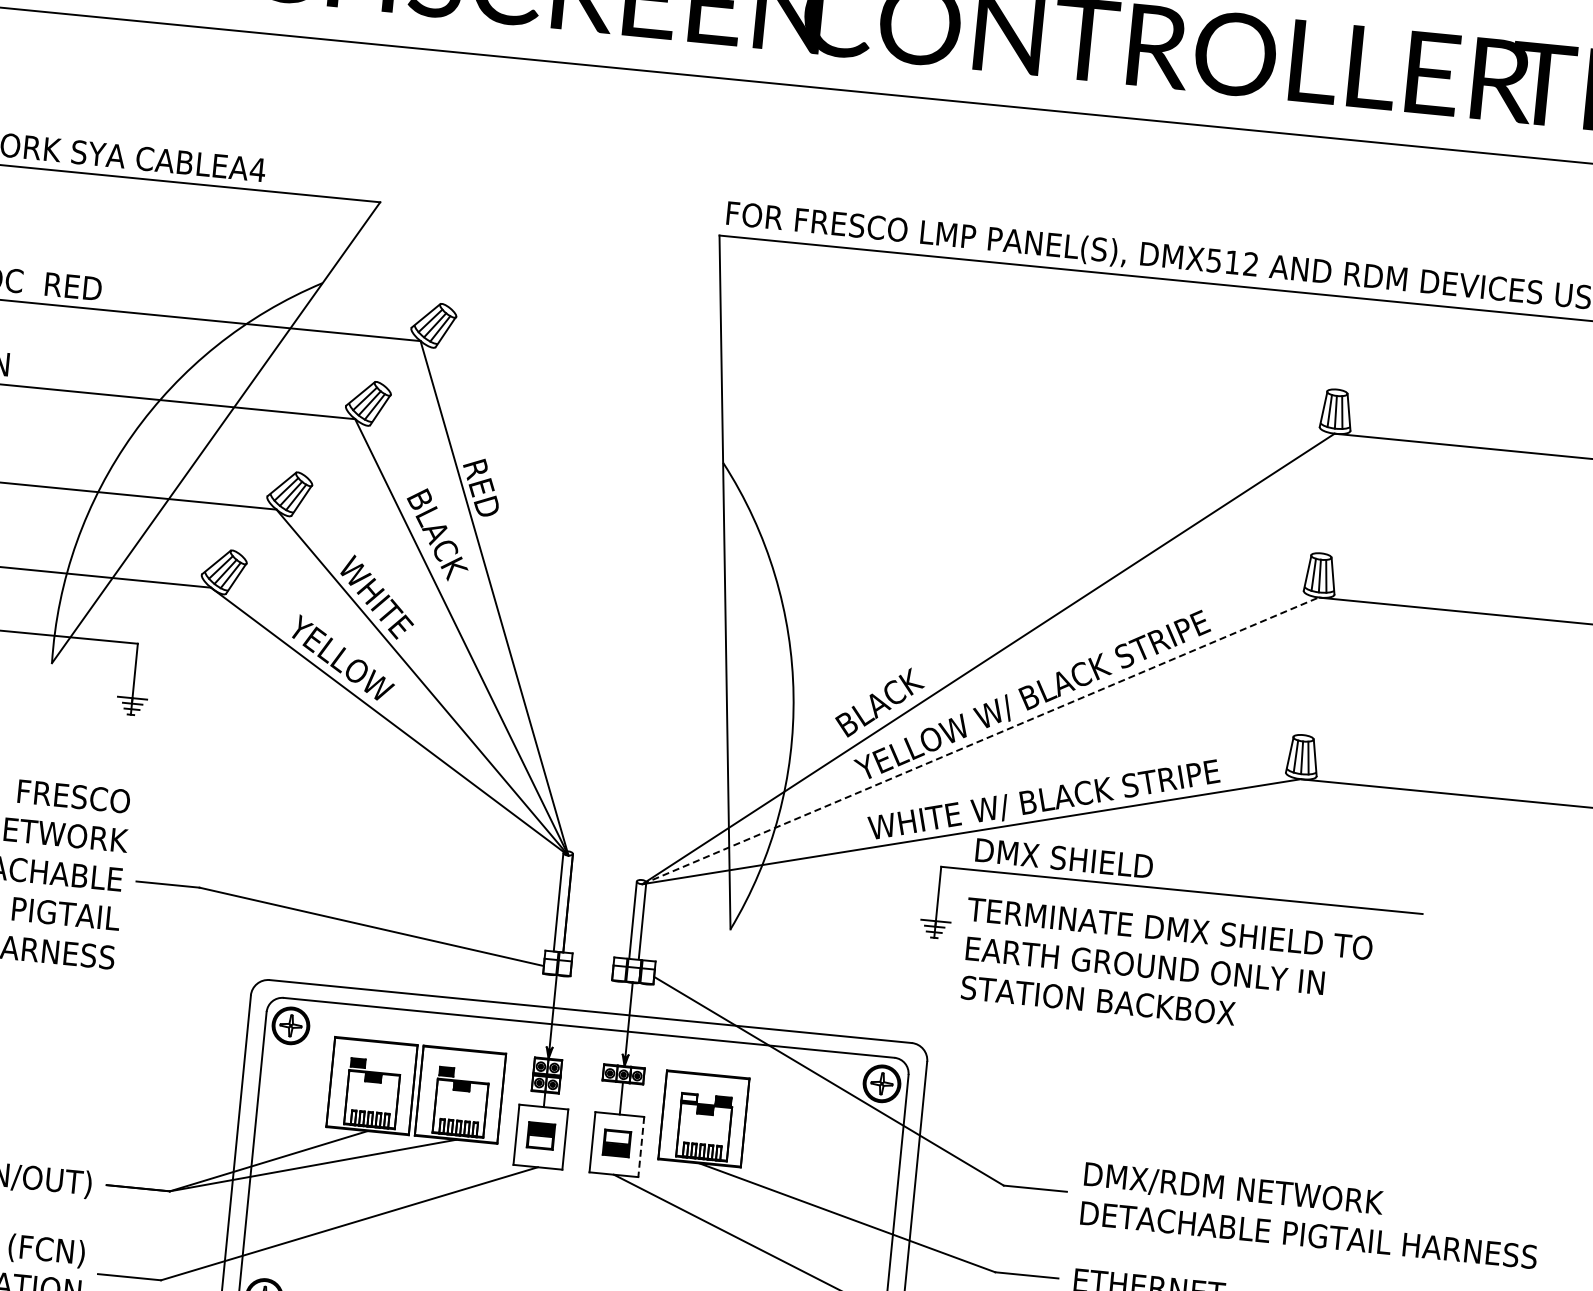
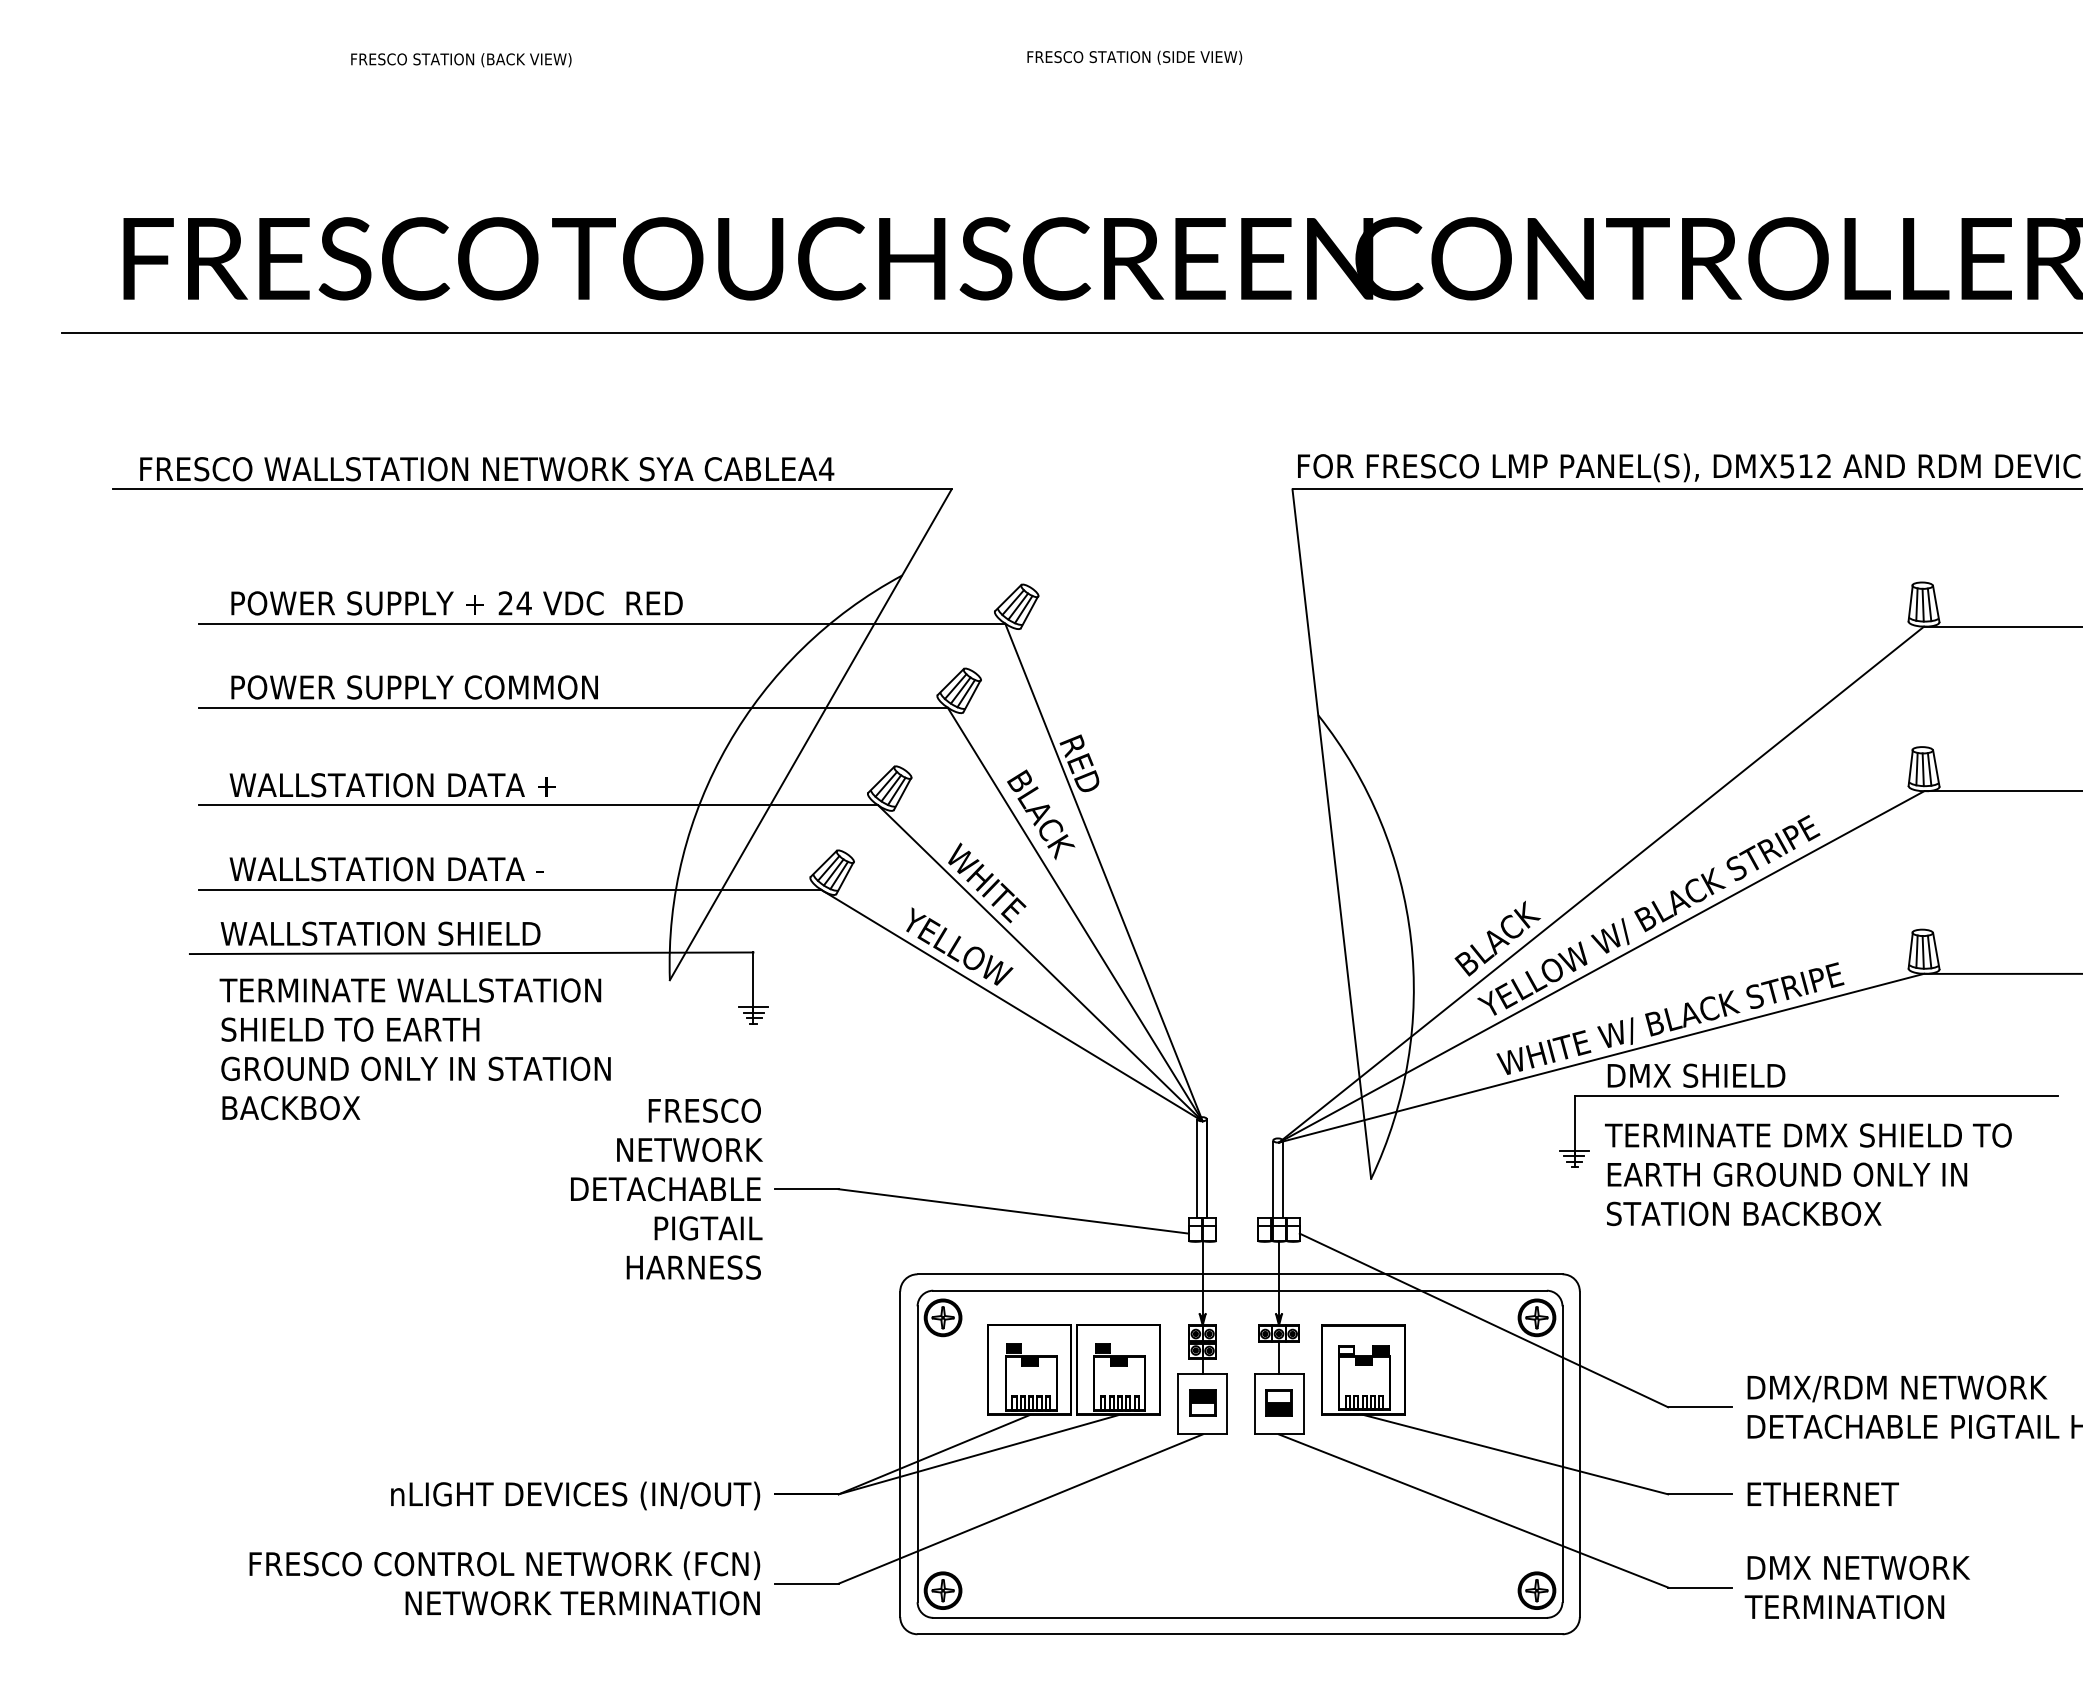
line: (980, 740) -> (1601, 966), dashed -> solid
line: (641, 1147) -> (1303, 1404), dashed -> solid

